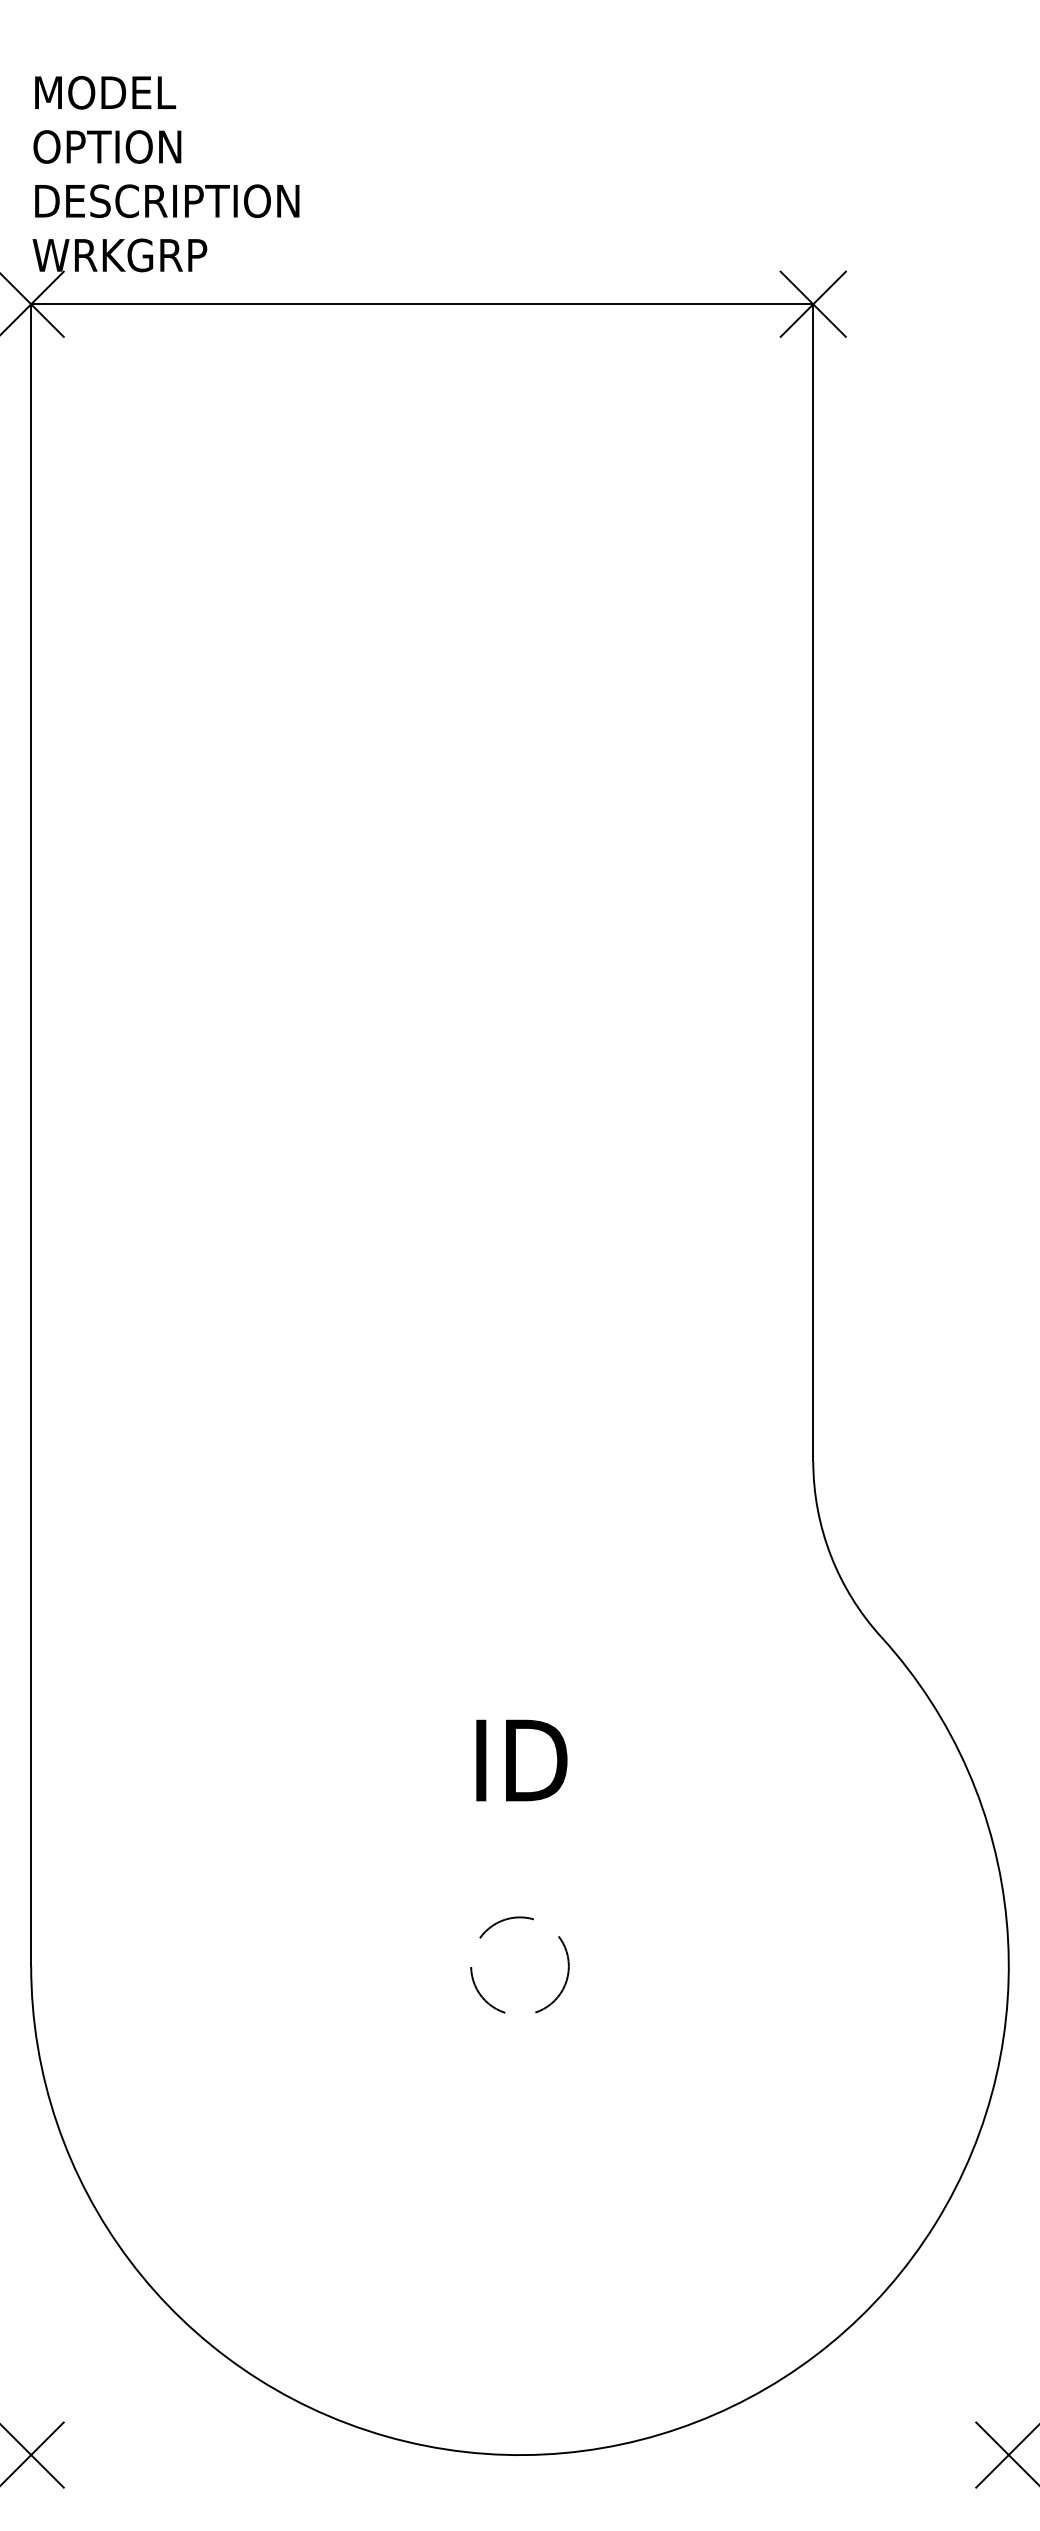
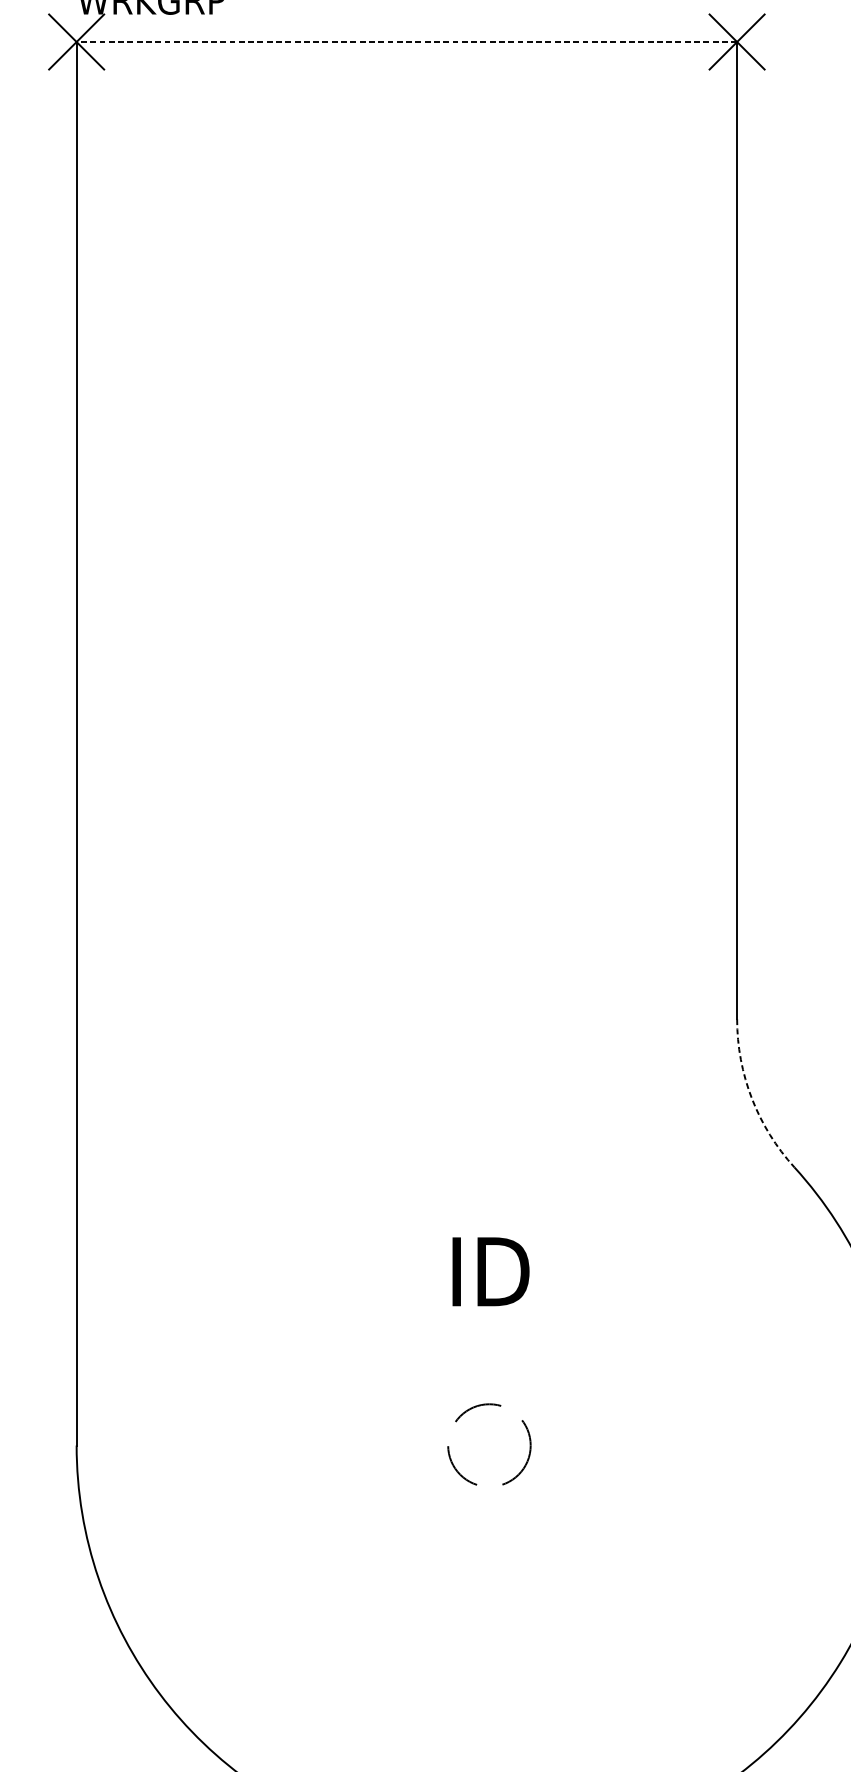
line: (421, 304) -> (406, 42), solid -> dashed
arc: (830, 1555) -> (751, 1098), solid -> dashed

